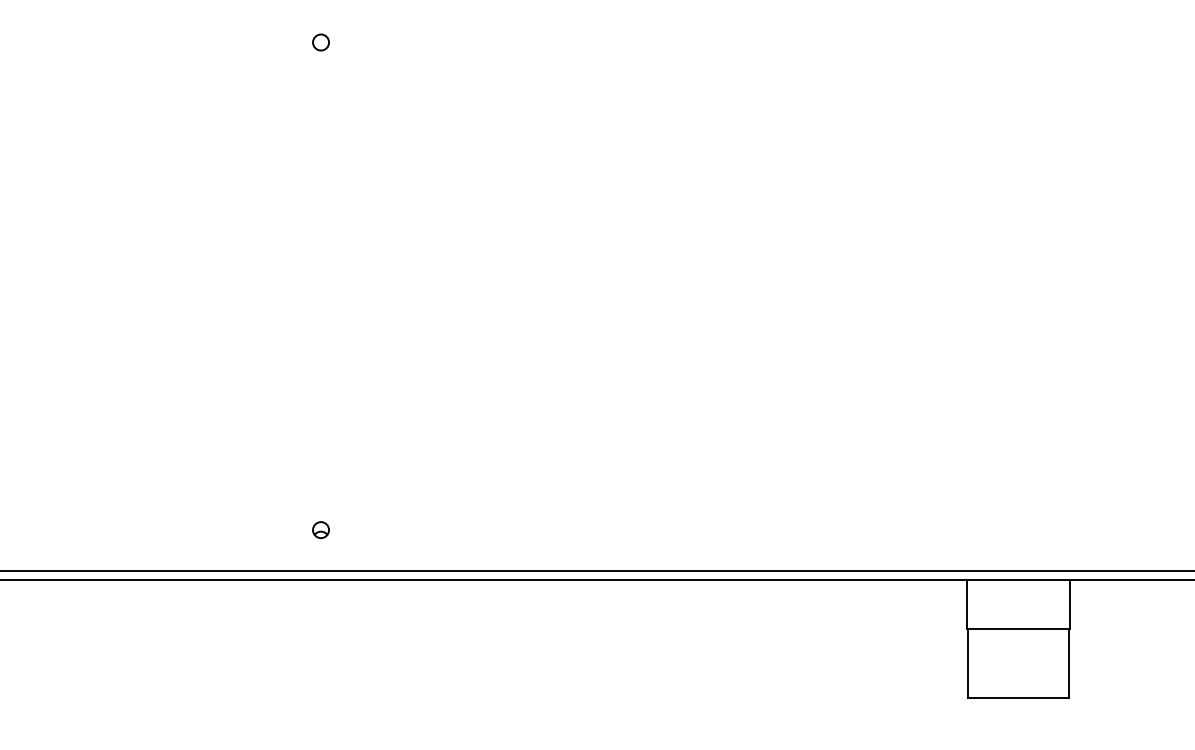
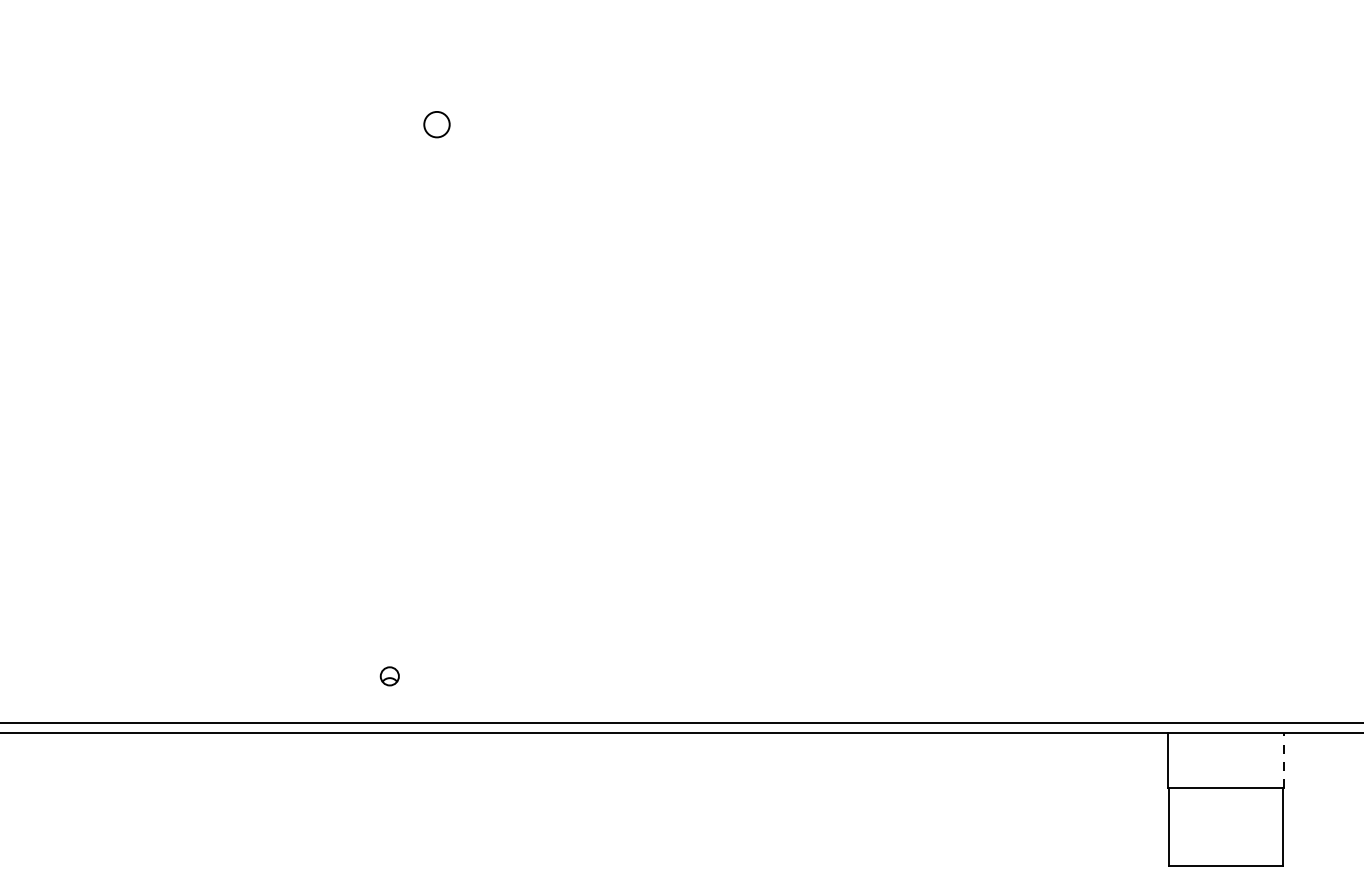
circle: (320, 42) -> (436, 124), size x1.4
part: (320, 530) -> (389, 676), moved
line: (1069, 604) -> (1283, 760), solid -> dashed

